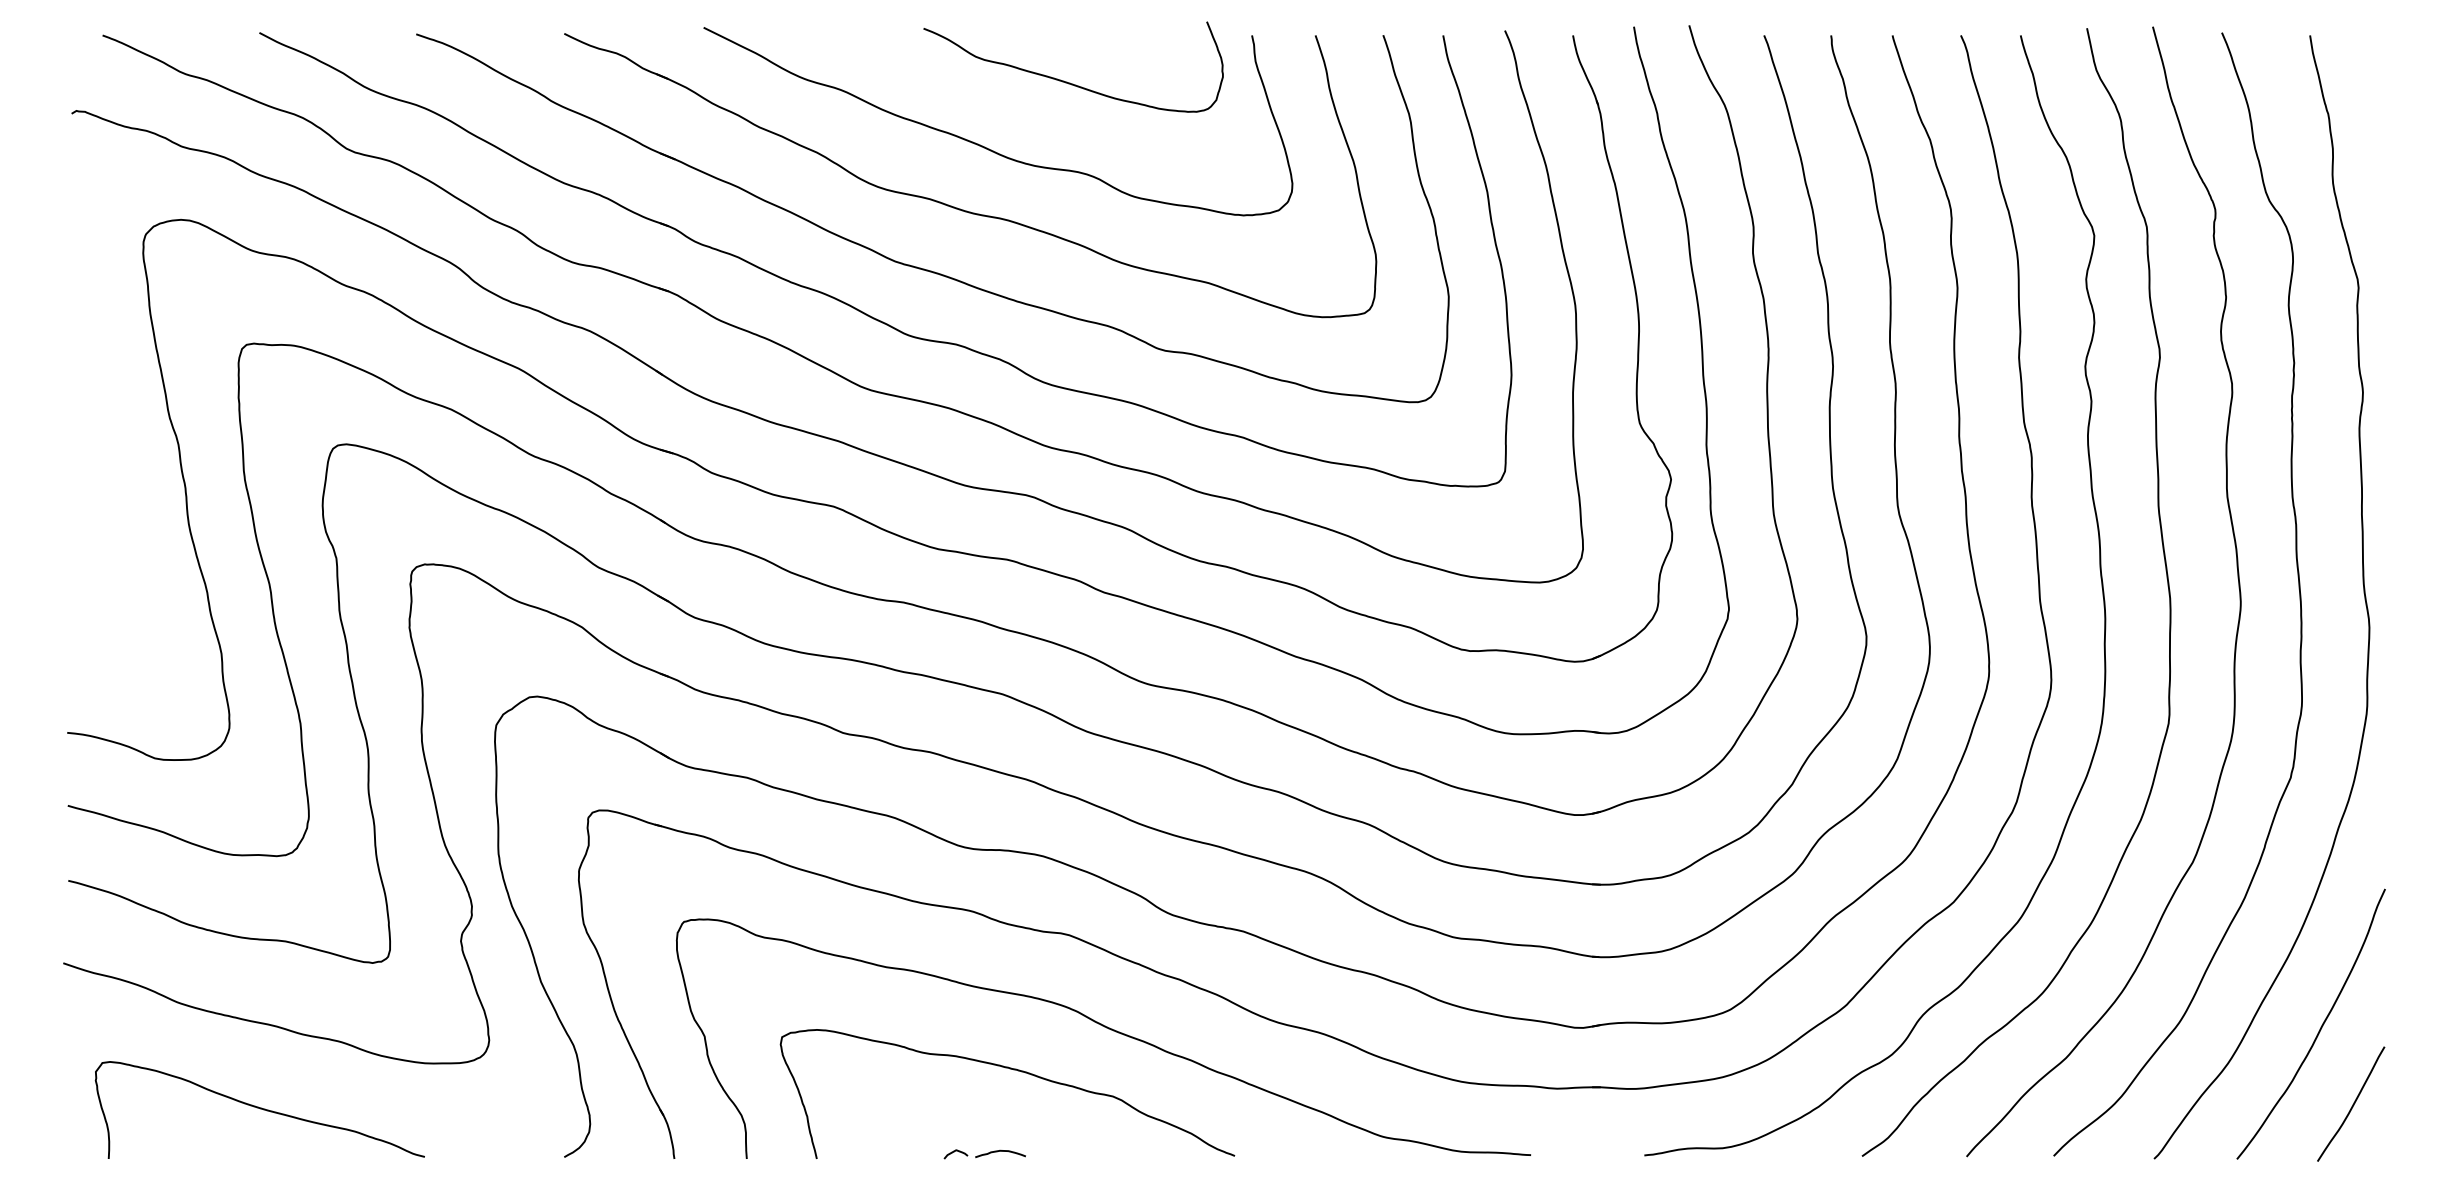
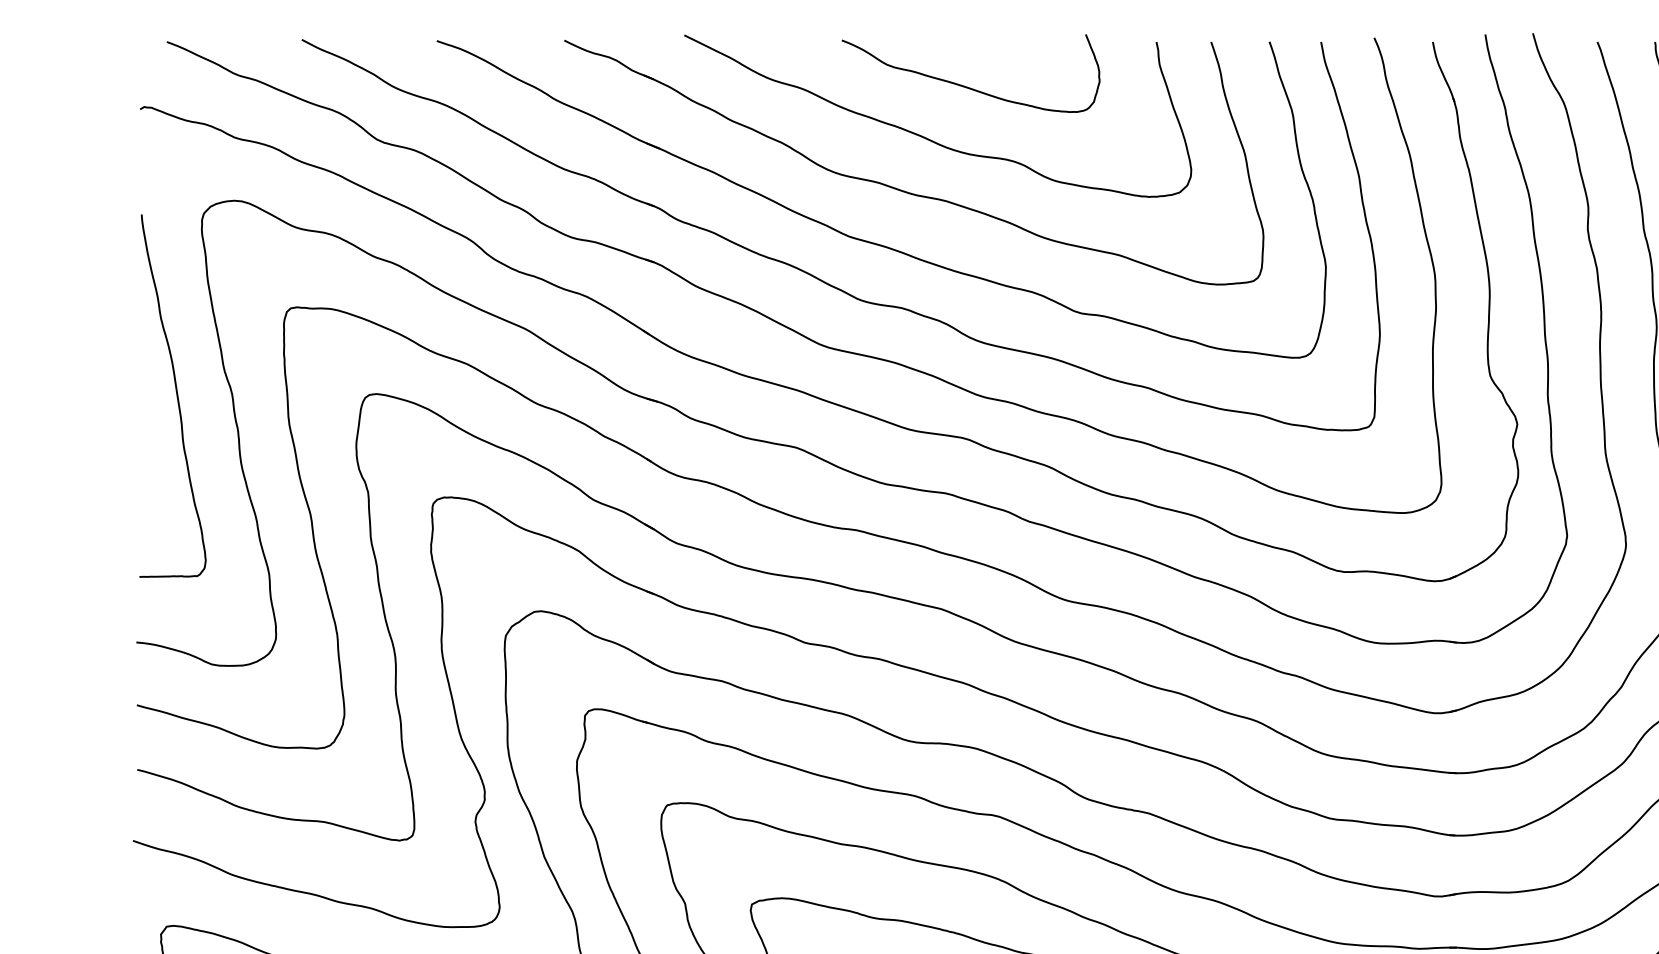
curve: (1067, 81) -> (965, 85), moved
curve: (113, 444) -> (176, 394), added

